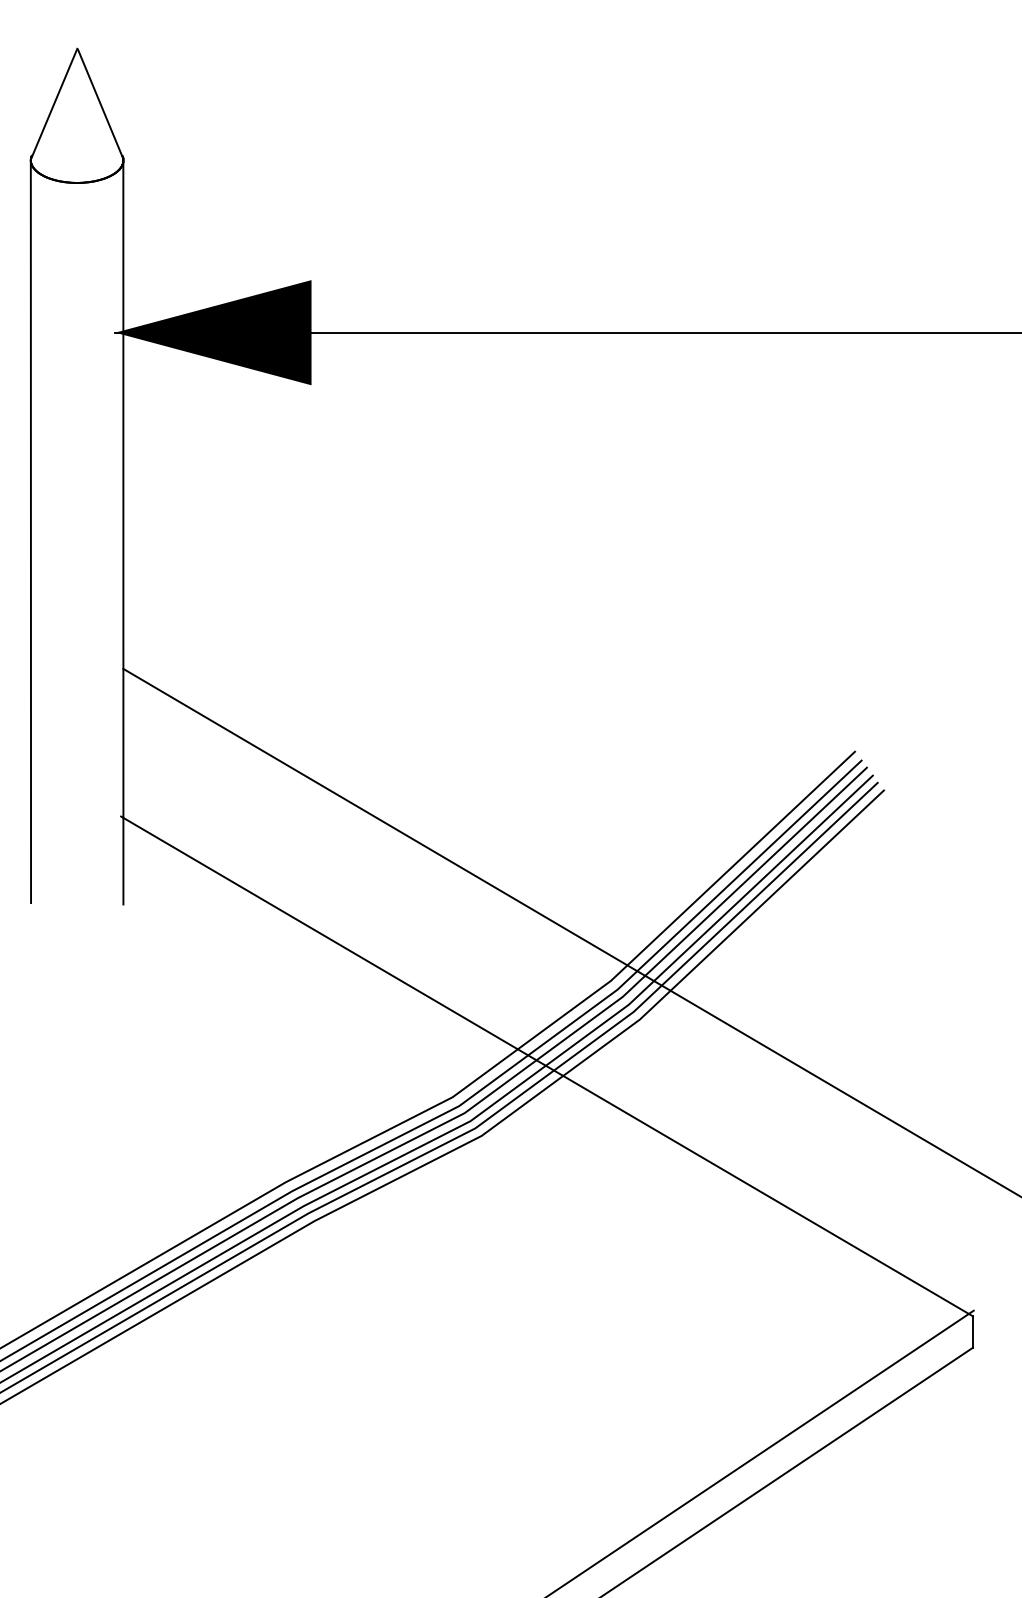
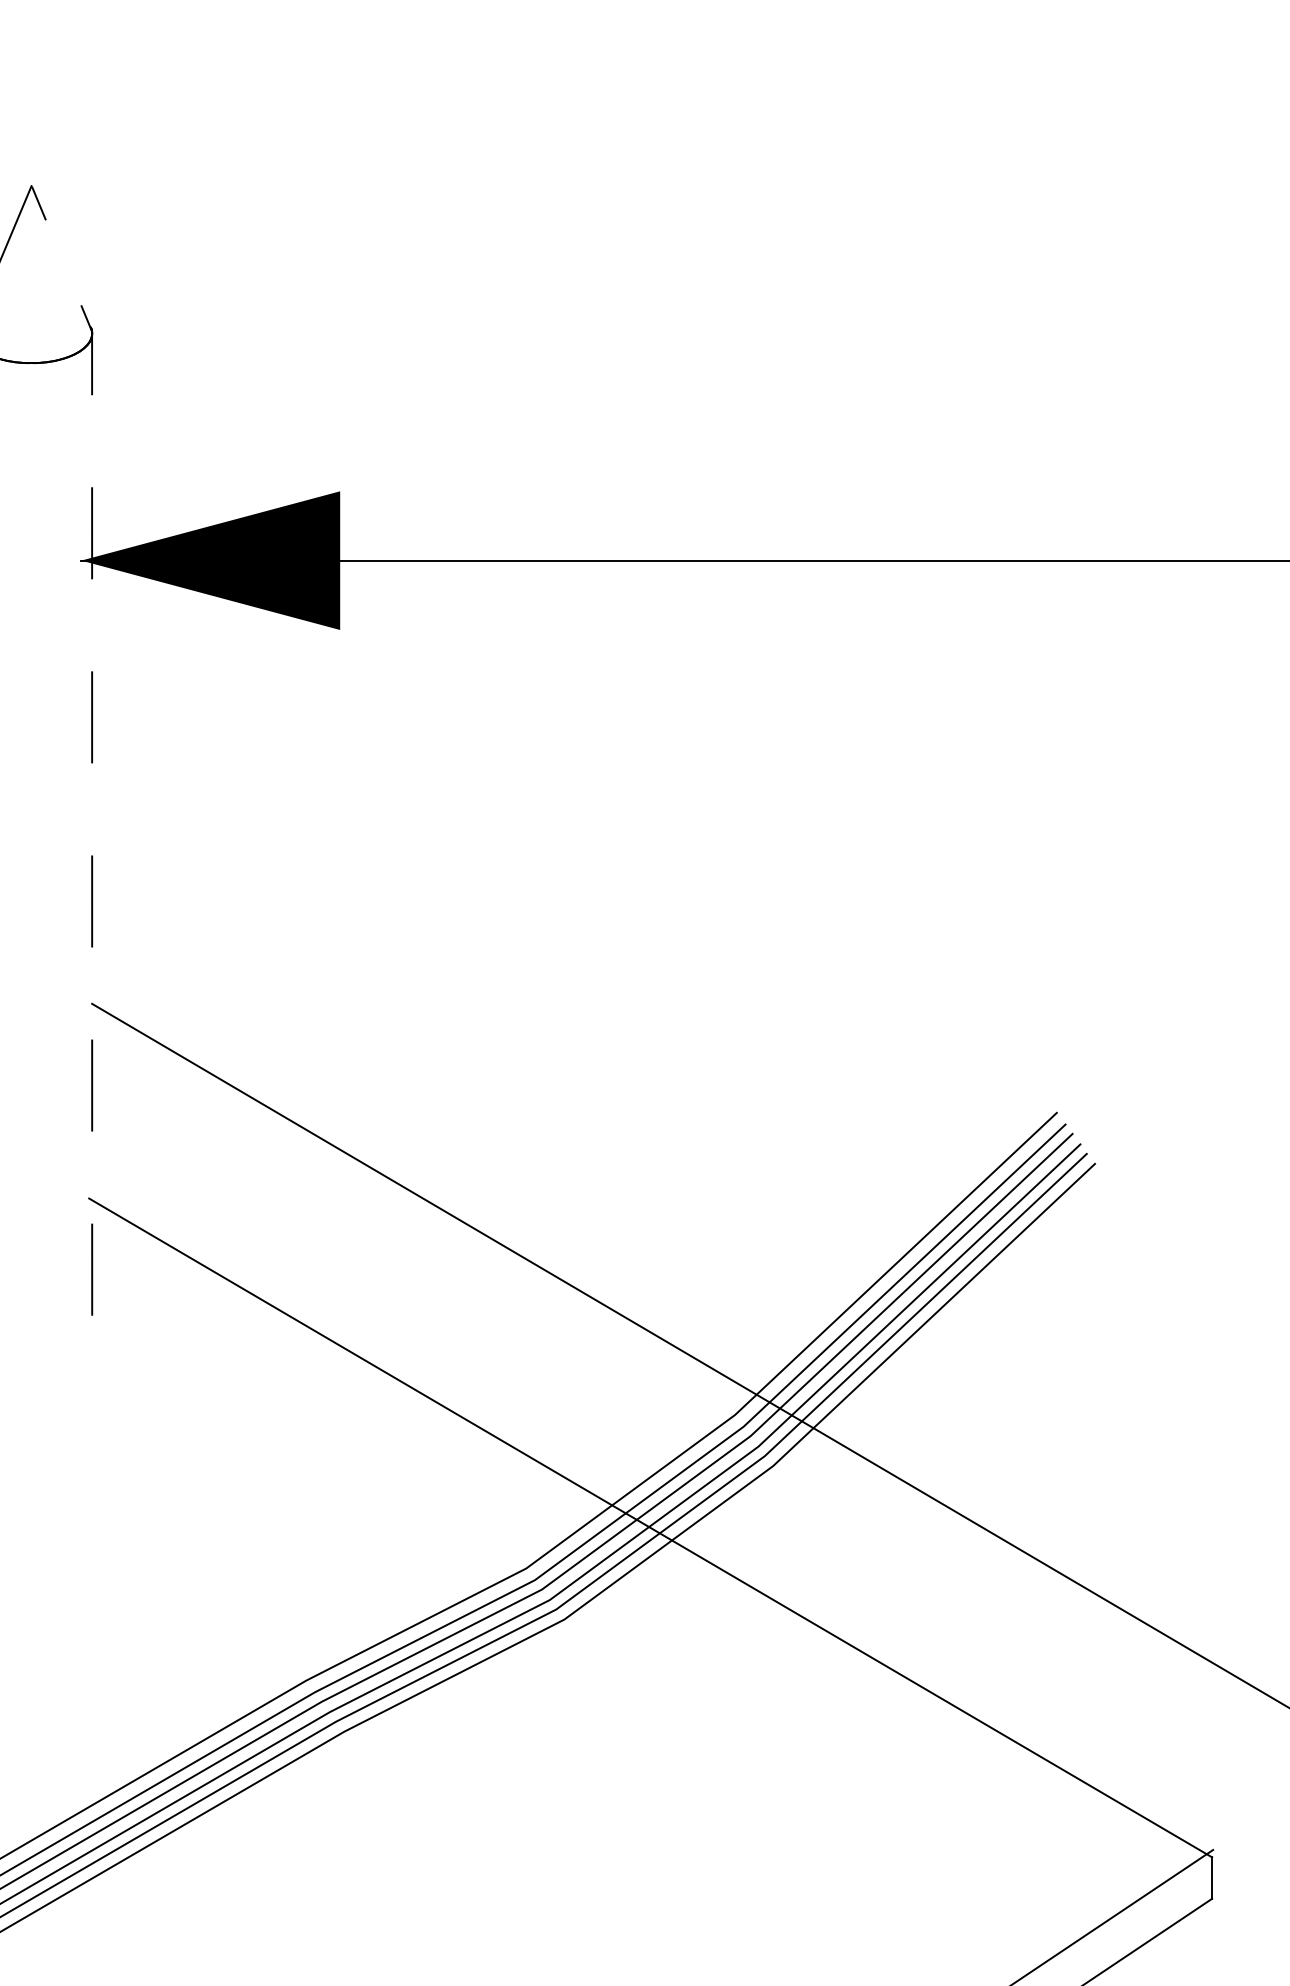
line: (123, 471) -> (92, 743), solid -> dashed

